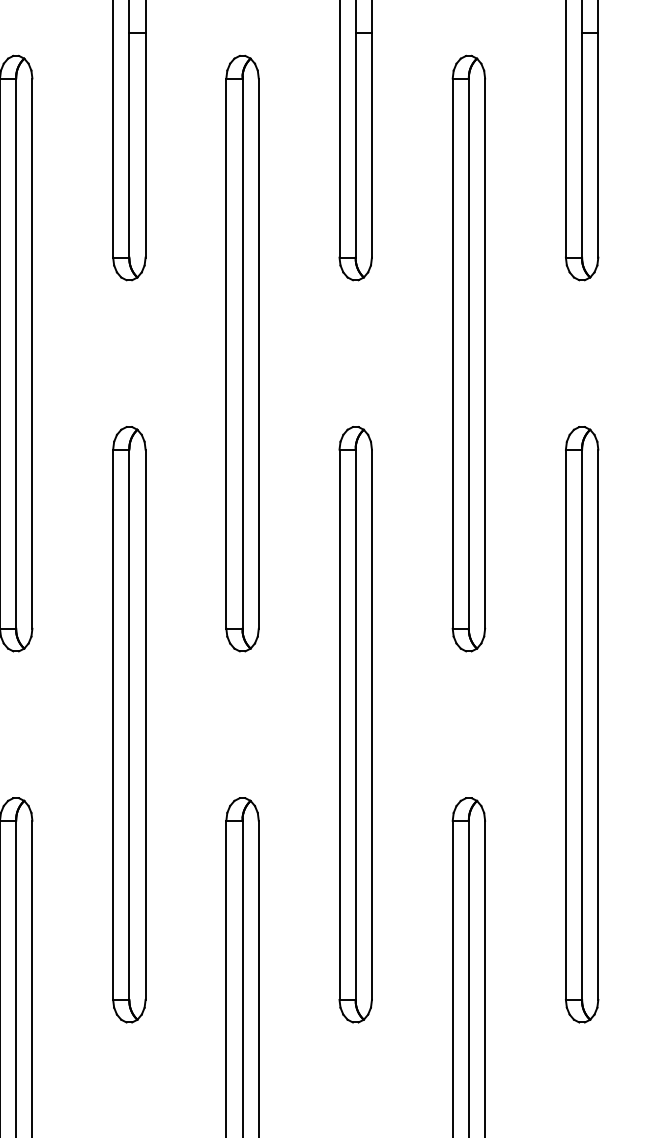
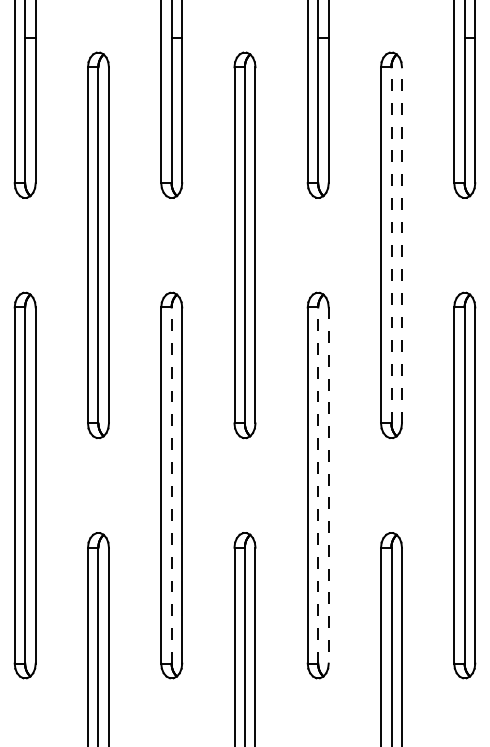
line: (468, 352) -> (391, 244), solid -> dashed
line: (485, 352) -> (402, 244), solid -> dashed
line: (129, 724) -> (171, 485), solid -> dashed
line: (356, 724) -> (318, 485), solid -> dashed
line: (371, 726) -> (328, 486), solid -> dashed

